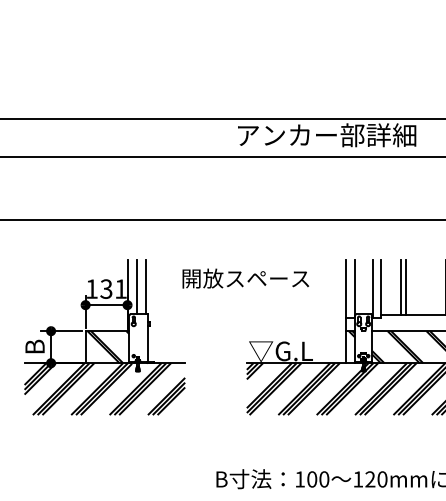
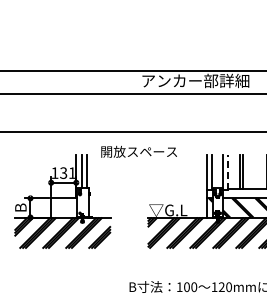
text: (244, 278) -> (138, 151), moved
line: (381, 288) -> (228, 172), solid -> dashed
hatch: (107, 346) -> (64, 207), removed

